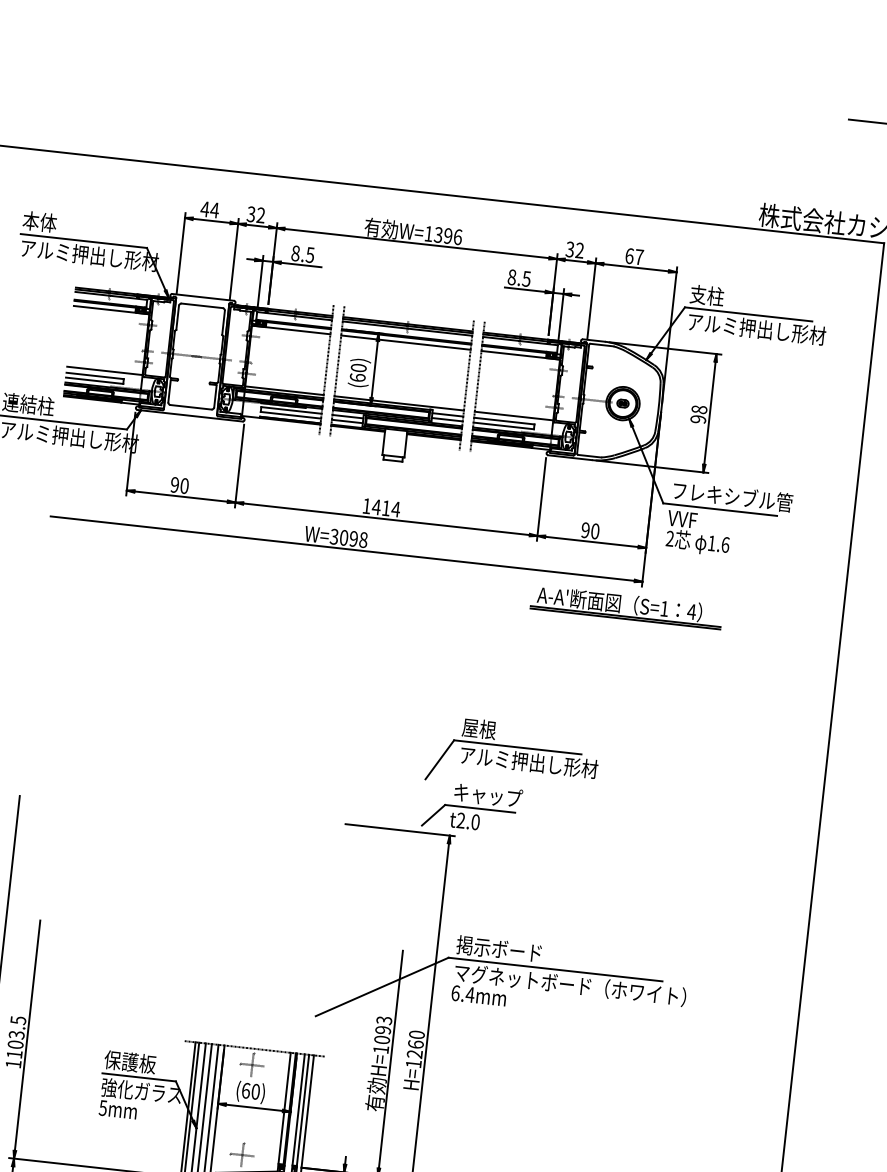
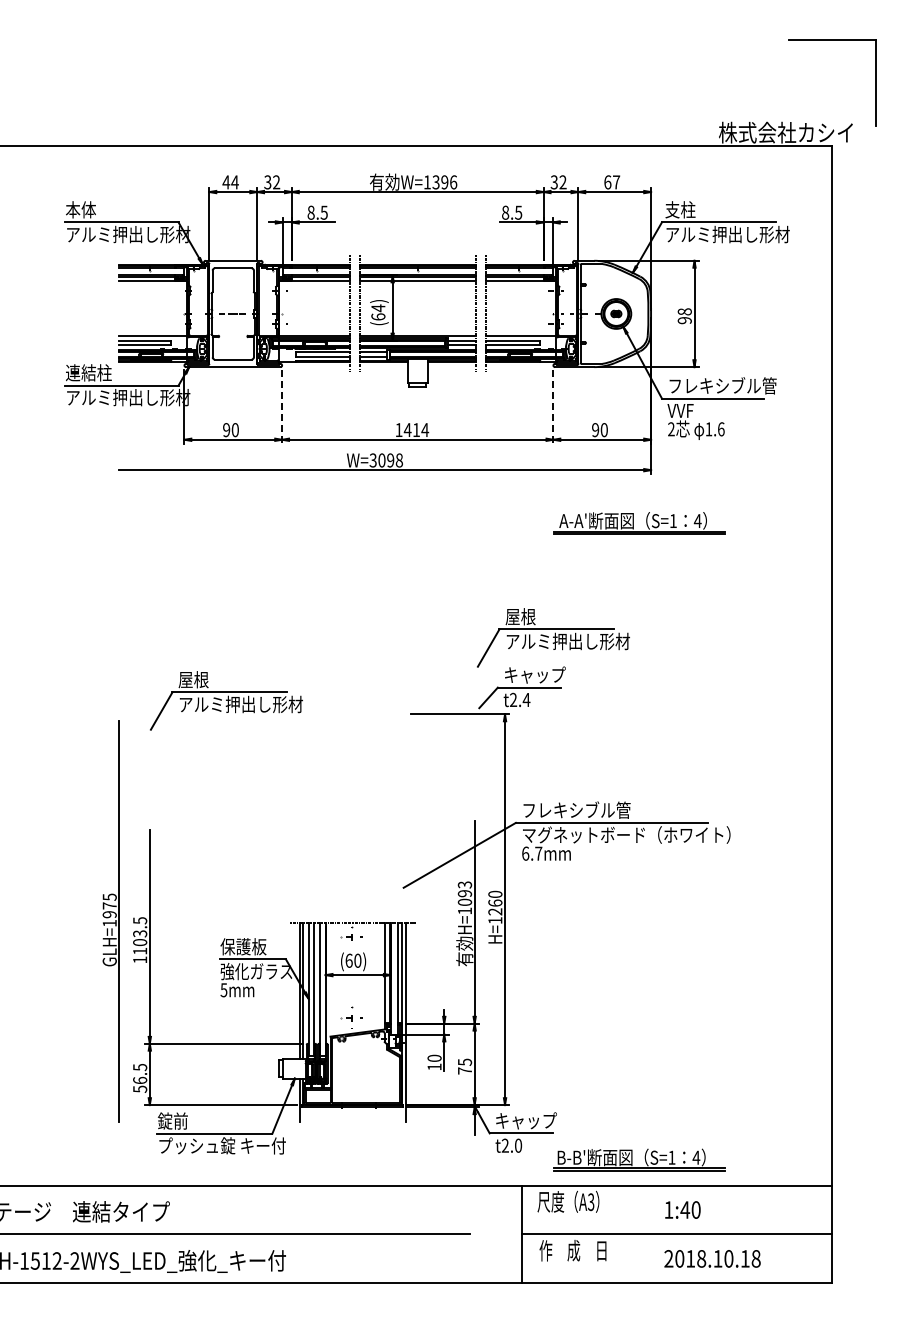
text: (358, 368) -> (378, 308), (60) -> (64)
line: (239, 466) -> (282, 407), solid -> dashed
line: (541, 500) -> (553, 407), solid -> dashed
part: (626, 607) -> (639, 523), moved
part: (141, 785) -> (226, 700), added
text: (475, 821) -> (526, 699), t2.0 -> t2.4
text: (517, 950) -> (576, 809), 掲示ボード -> フレキシブル管
text: (470, 994) -> (538, 853), 6.4mm -> 6.7mm

